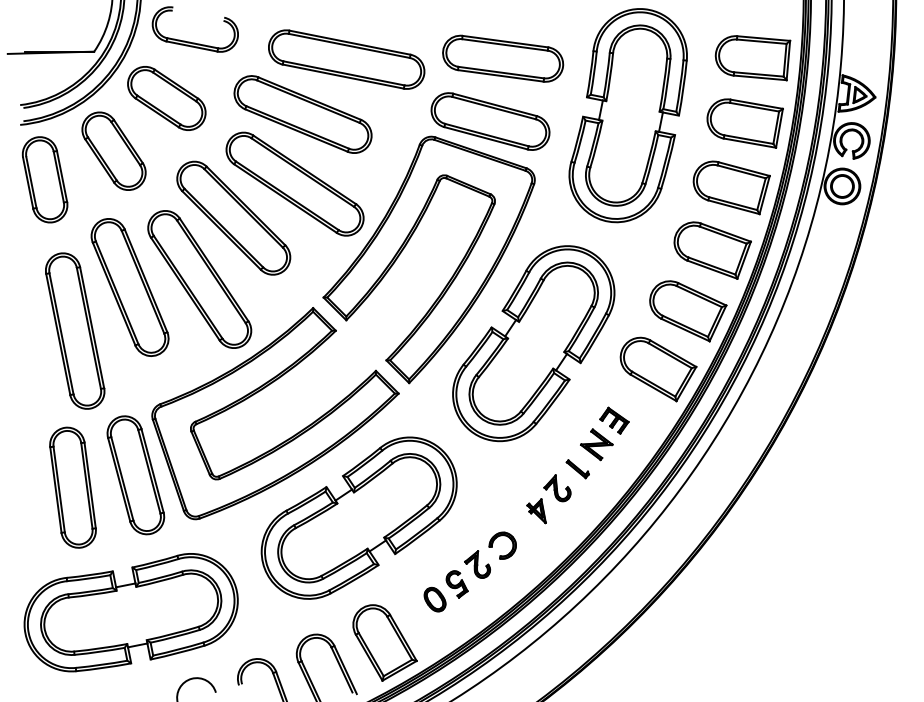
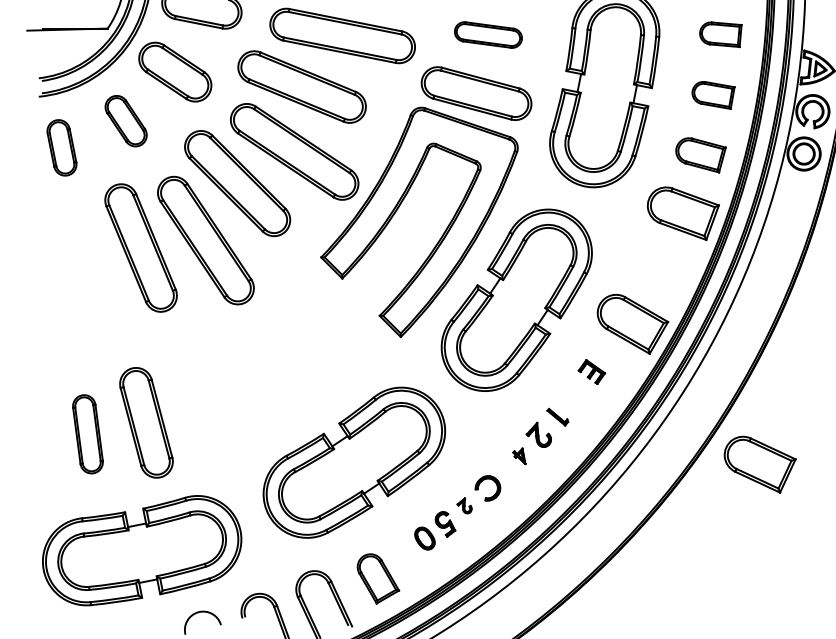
part: (503, 58) -> (488, 34), size x0.6
part: (752, 58) -> (720, 34), size x0.6
part: (744, 123) -> (712, 95), size x0.6
part: (113, 150) -> (125, 120), size x0.7
part: (44, 179) -> (61, 147), size x0.7
part: (731, 187) -> (700, 154), size x0.7
part: (688, 311) -> (760, 464), moved
part: (75, 330) -> (90, 288), removed
part: (262, 390) -> (264, 343), removed
part: (596, 444) -> (575, 394), removed
part: (72, 487) -> (87, 434), size x0.7
part: (536, 511) -> (519, 456), size x0.7
part: (477, 564) -> (464, 505), size x0.6
part: (384, 642) -> (377, 578), size x0.7

